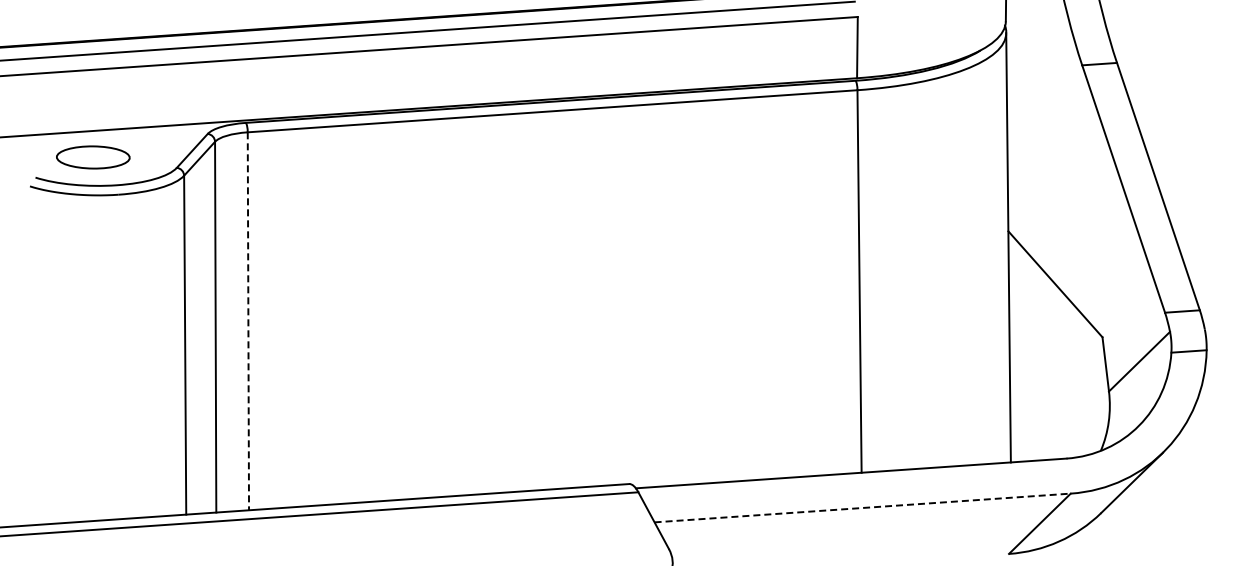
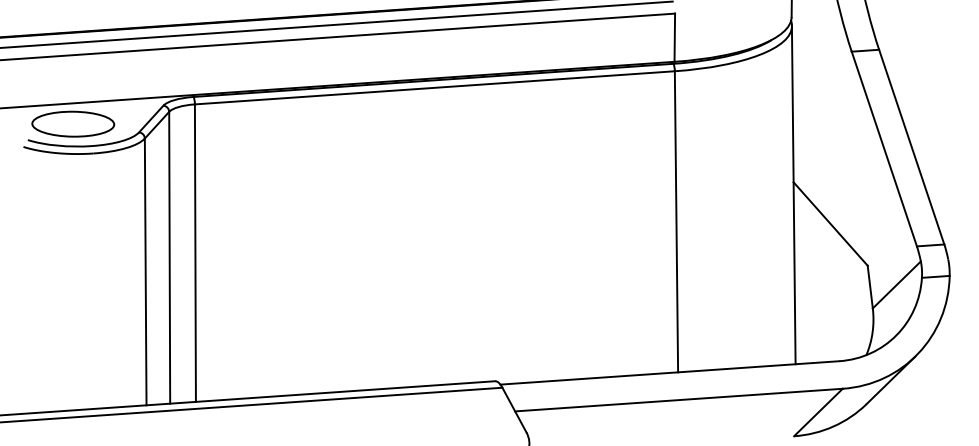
part: (93, 157) -> (73, 124), size x1.43
line: (248, 321) -> (195, 253), dashed -> solid
line: (862, 507) -> (678, 399), dashed -> solid

